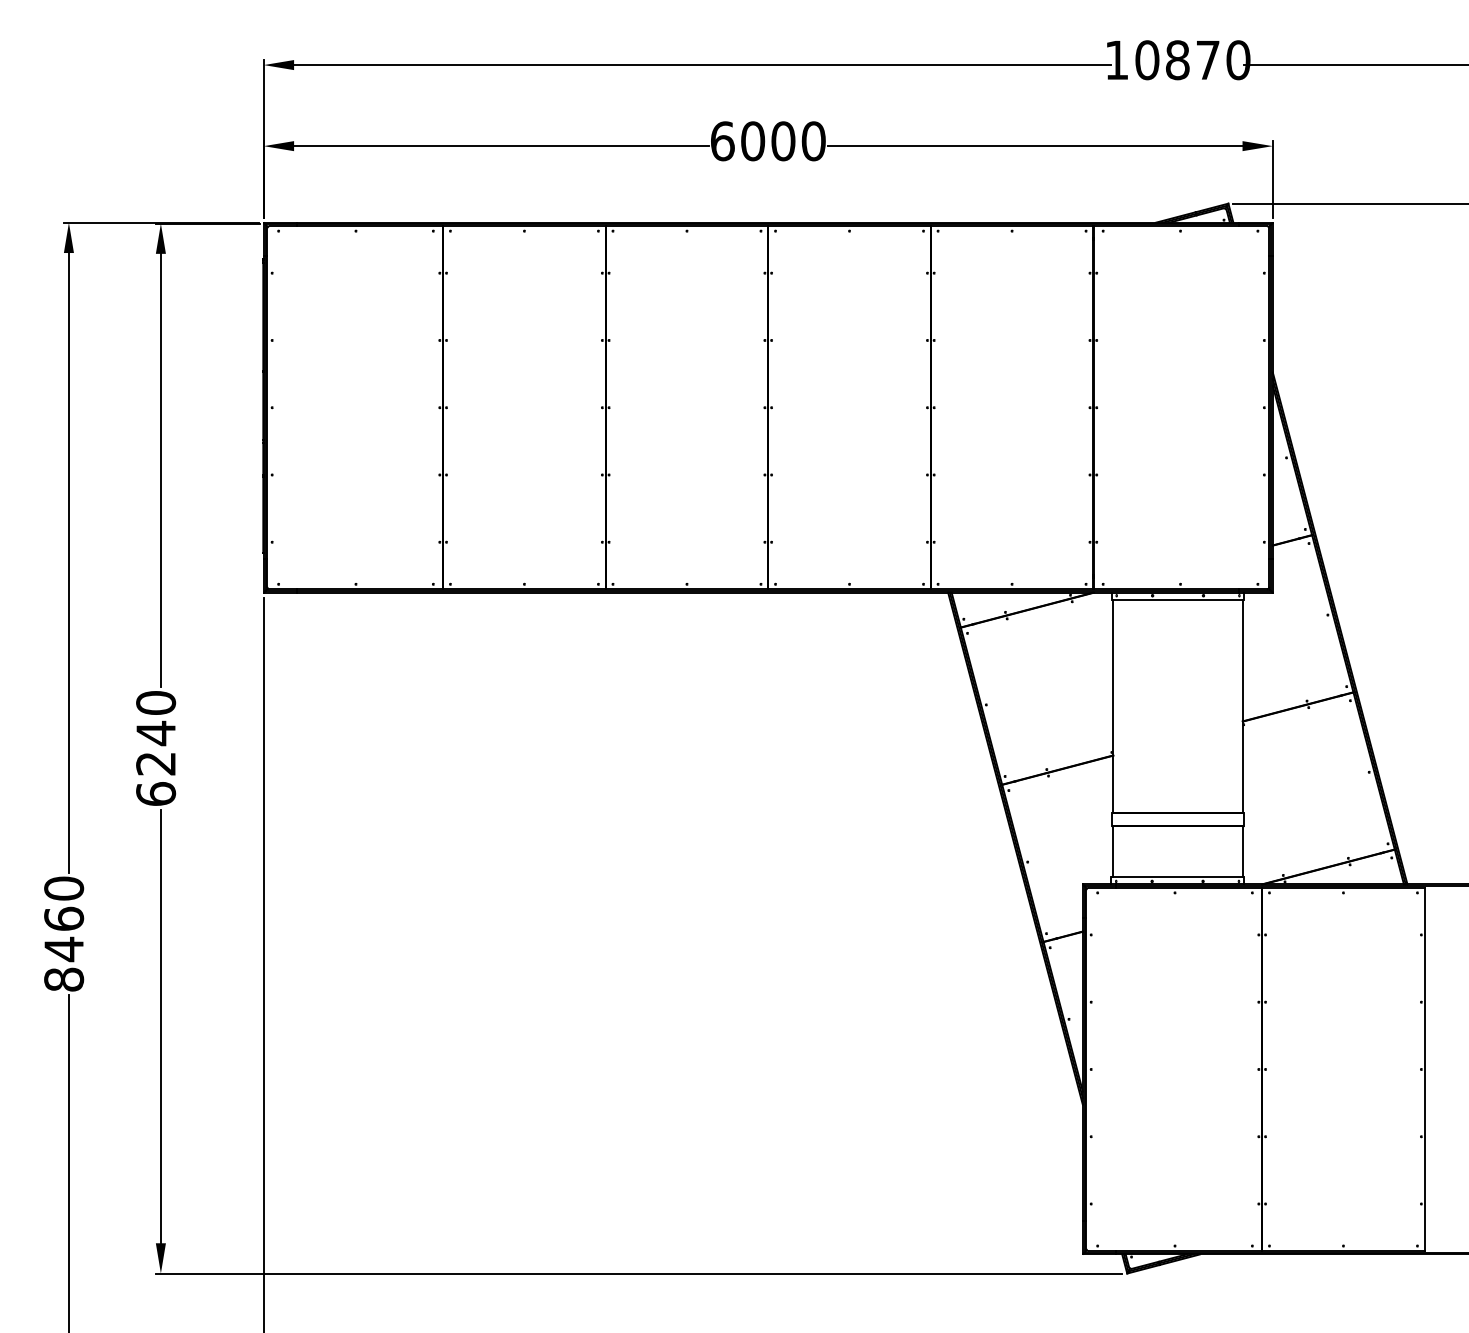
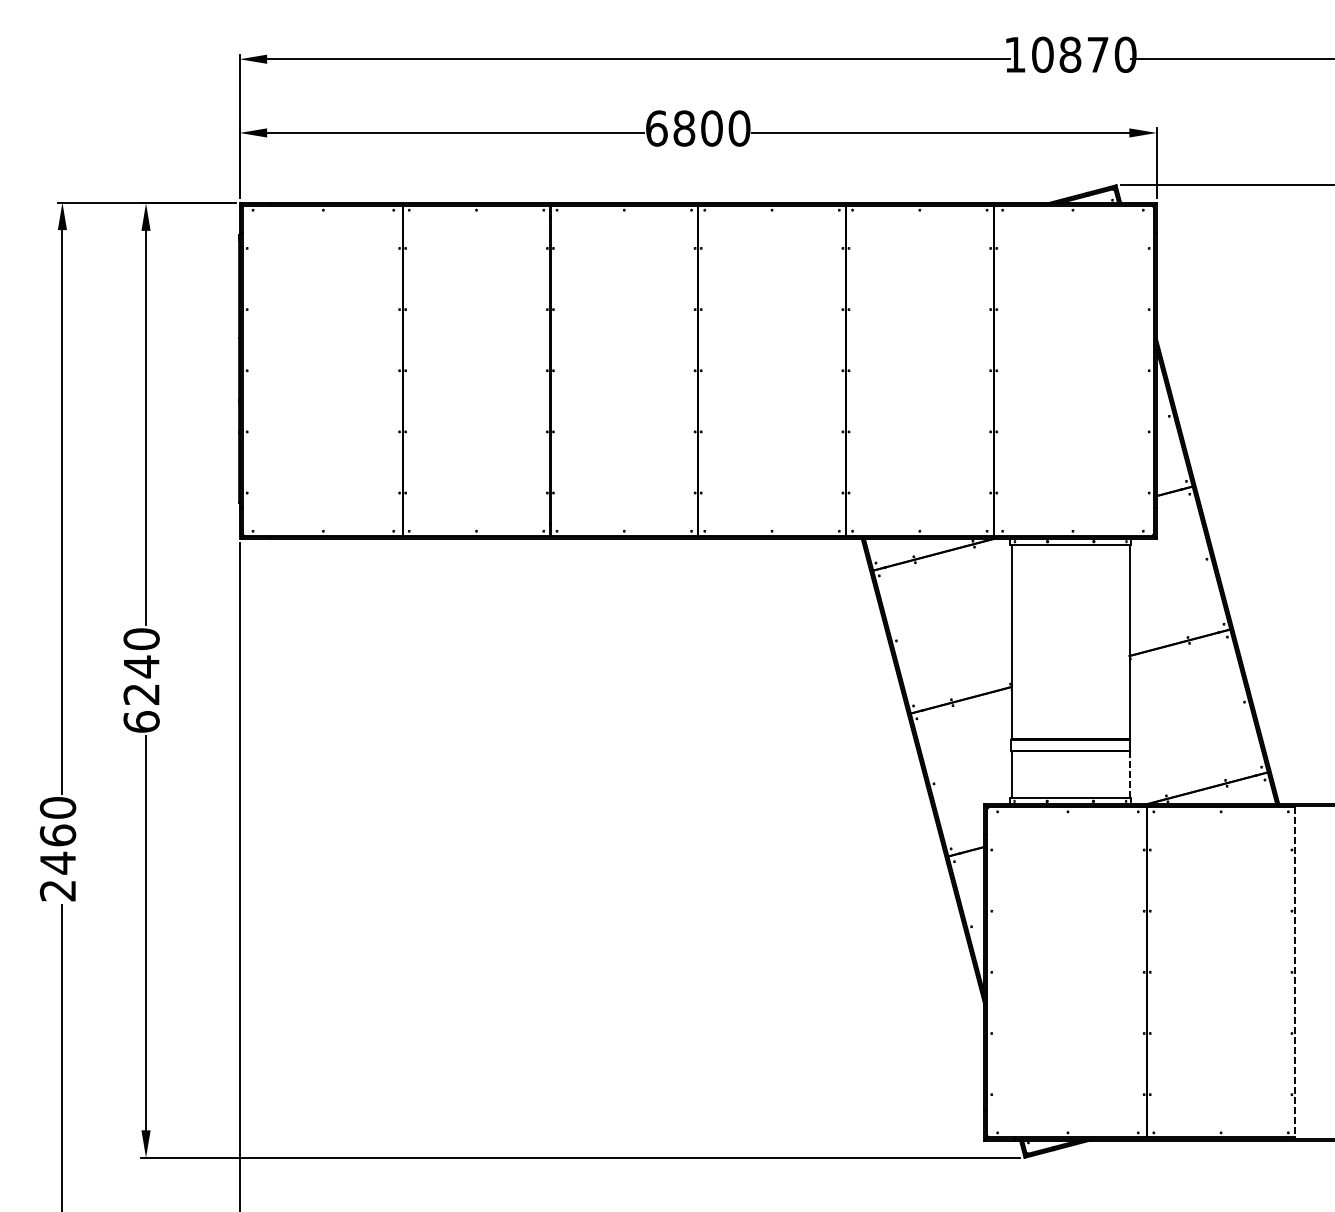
text: (753, 141) -> (684, 128), 6000 -> 6800
line: (1242, 851) -> (1129, 774), solid -> dashed
text: (64, 979) -> (58, 890), 8460 -> 2460
line: (1424, 1069) -> (1294, 972), solid -> dashed

